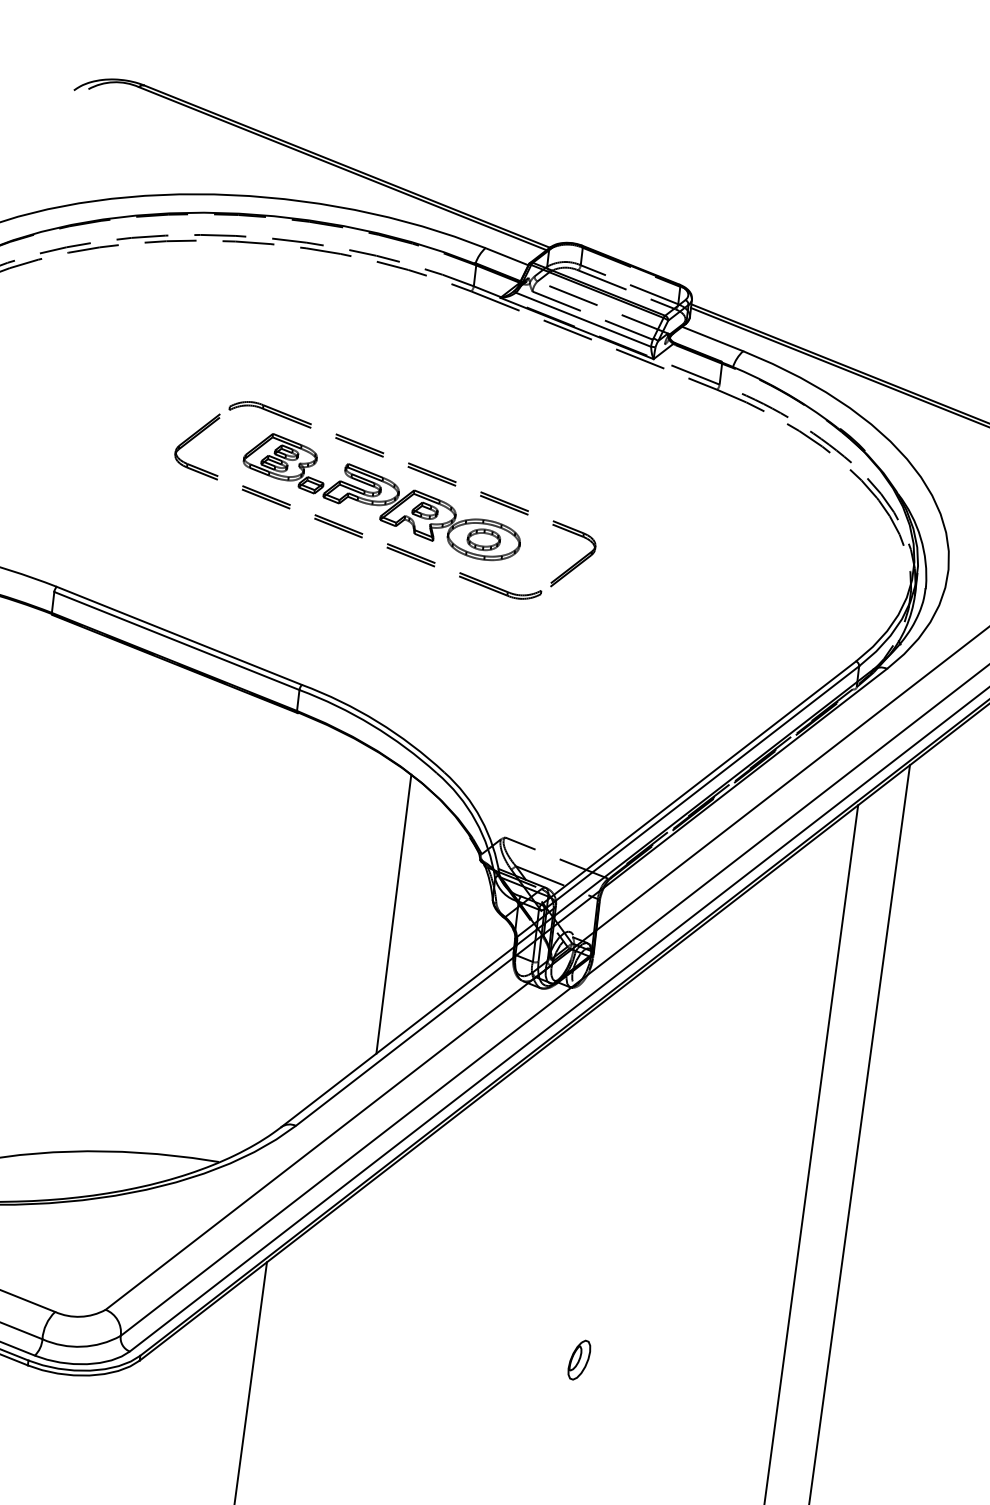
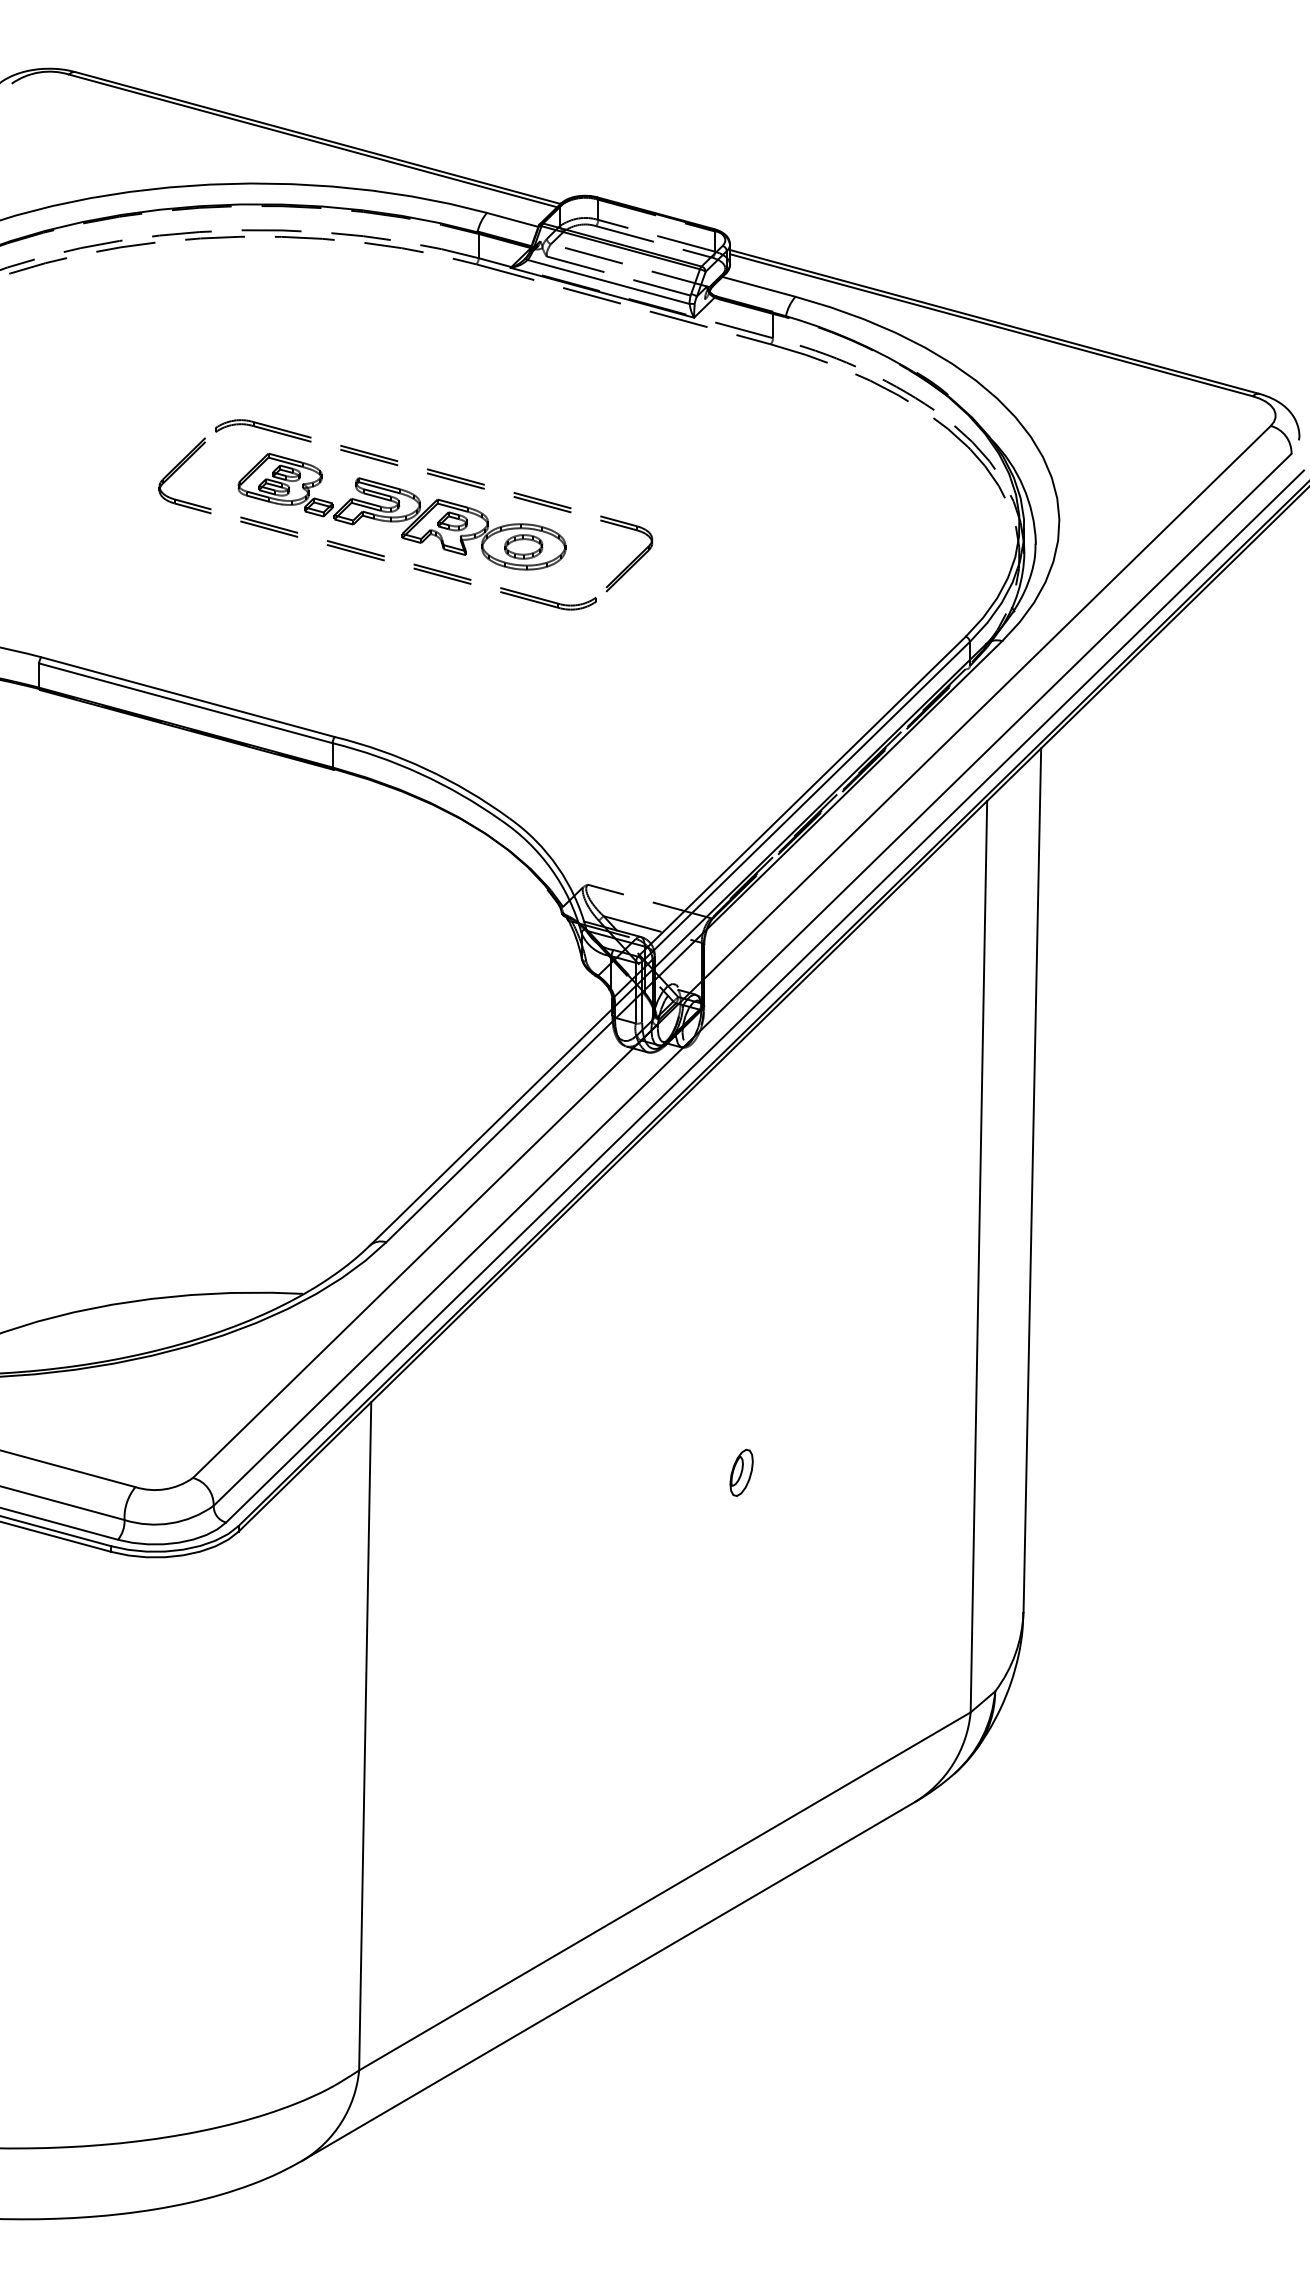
line: (393, 914) -> (469, 987), removed

